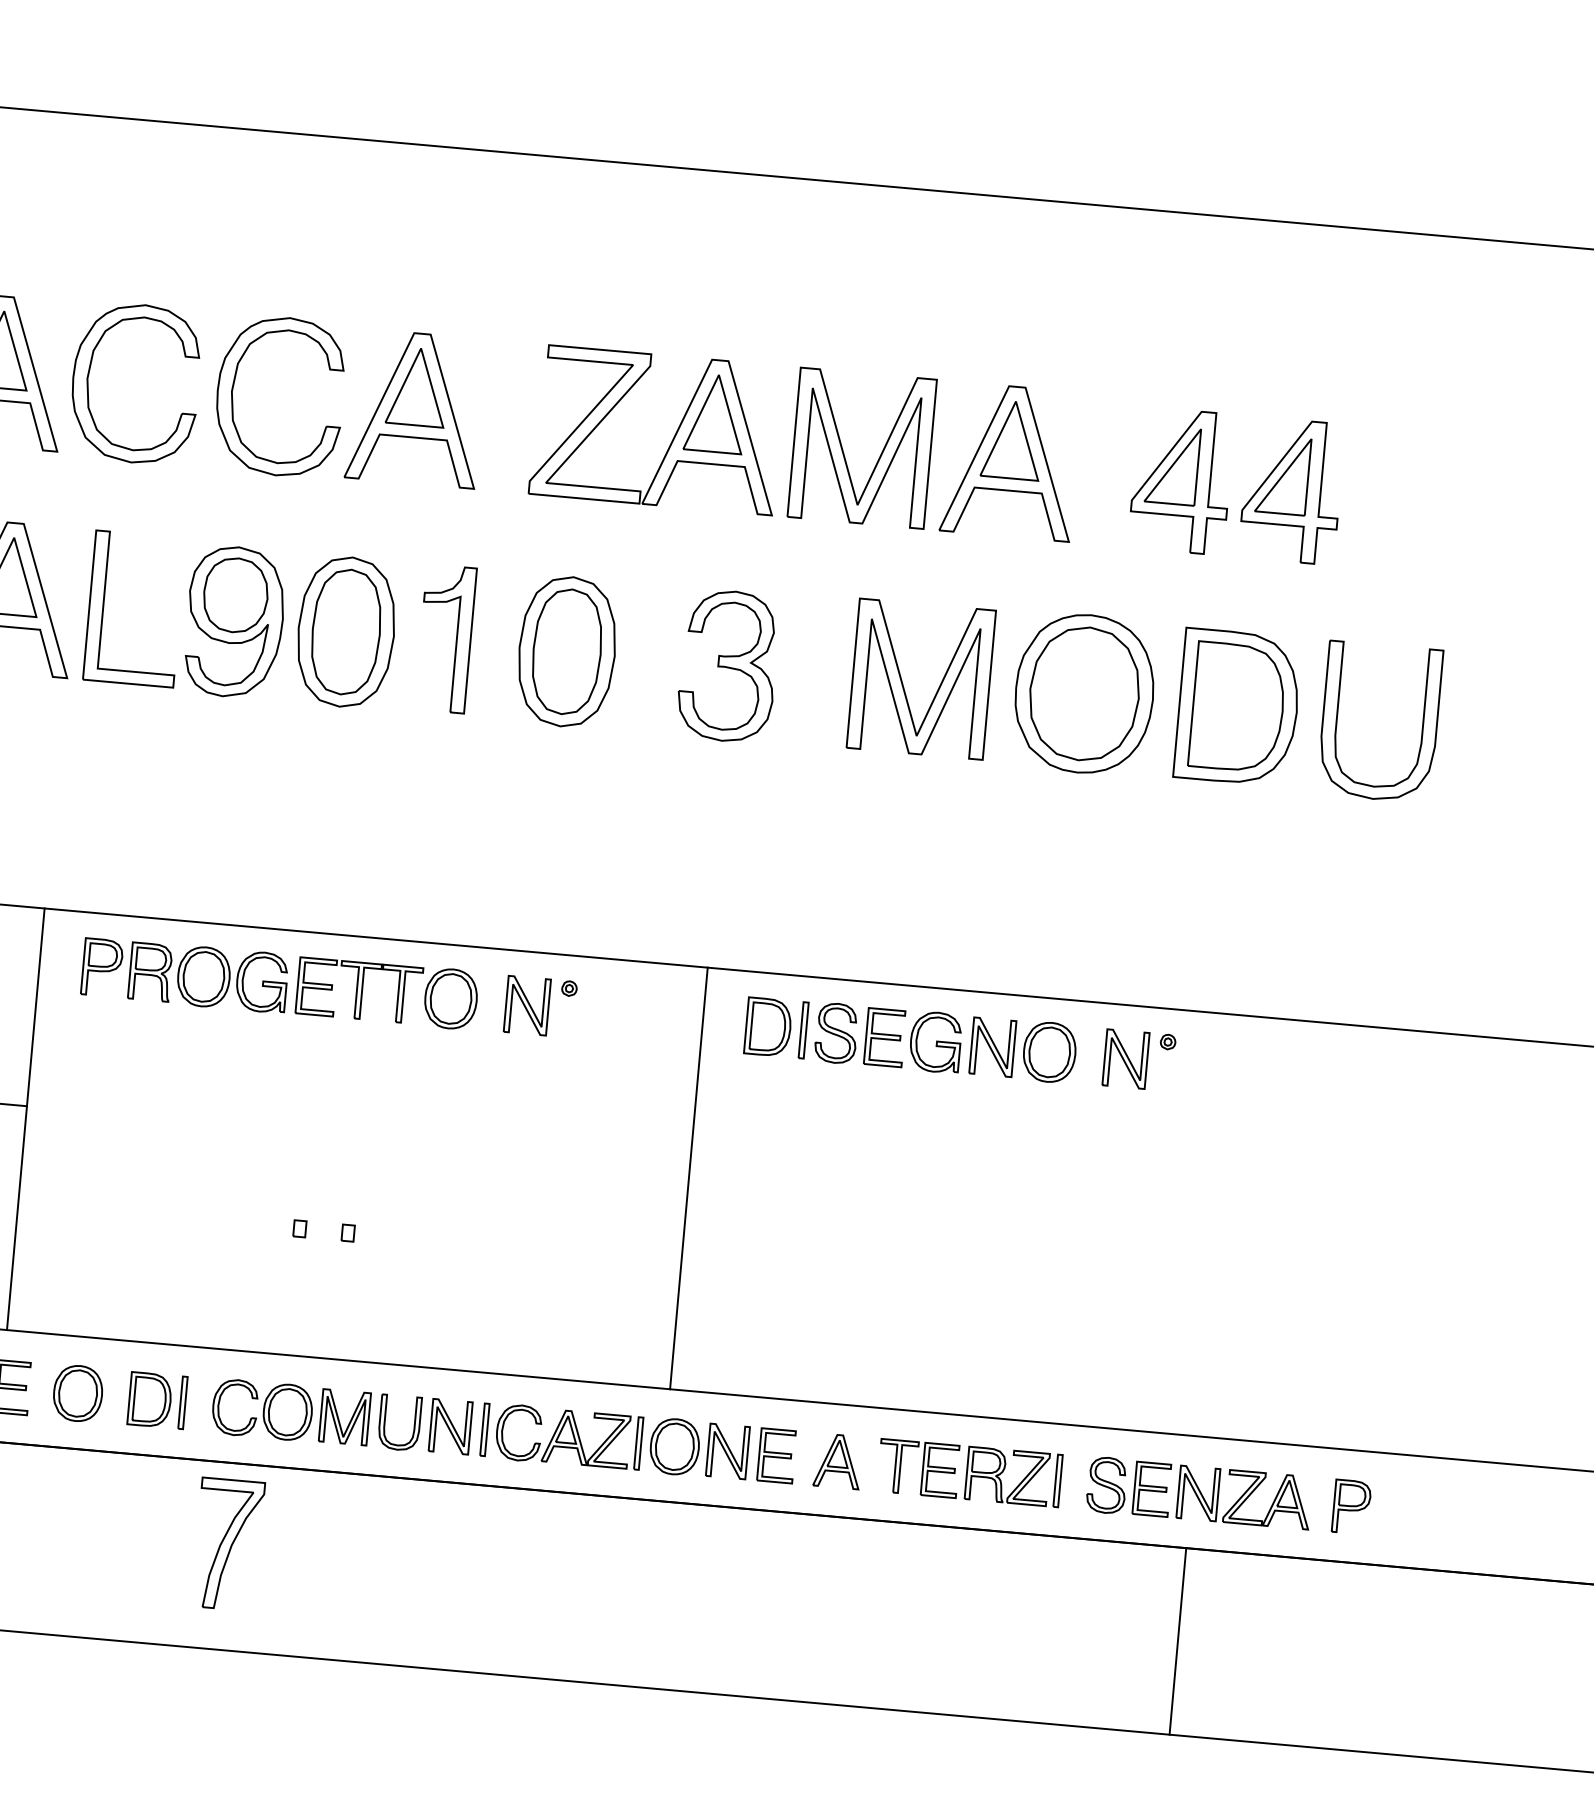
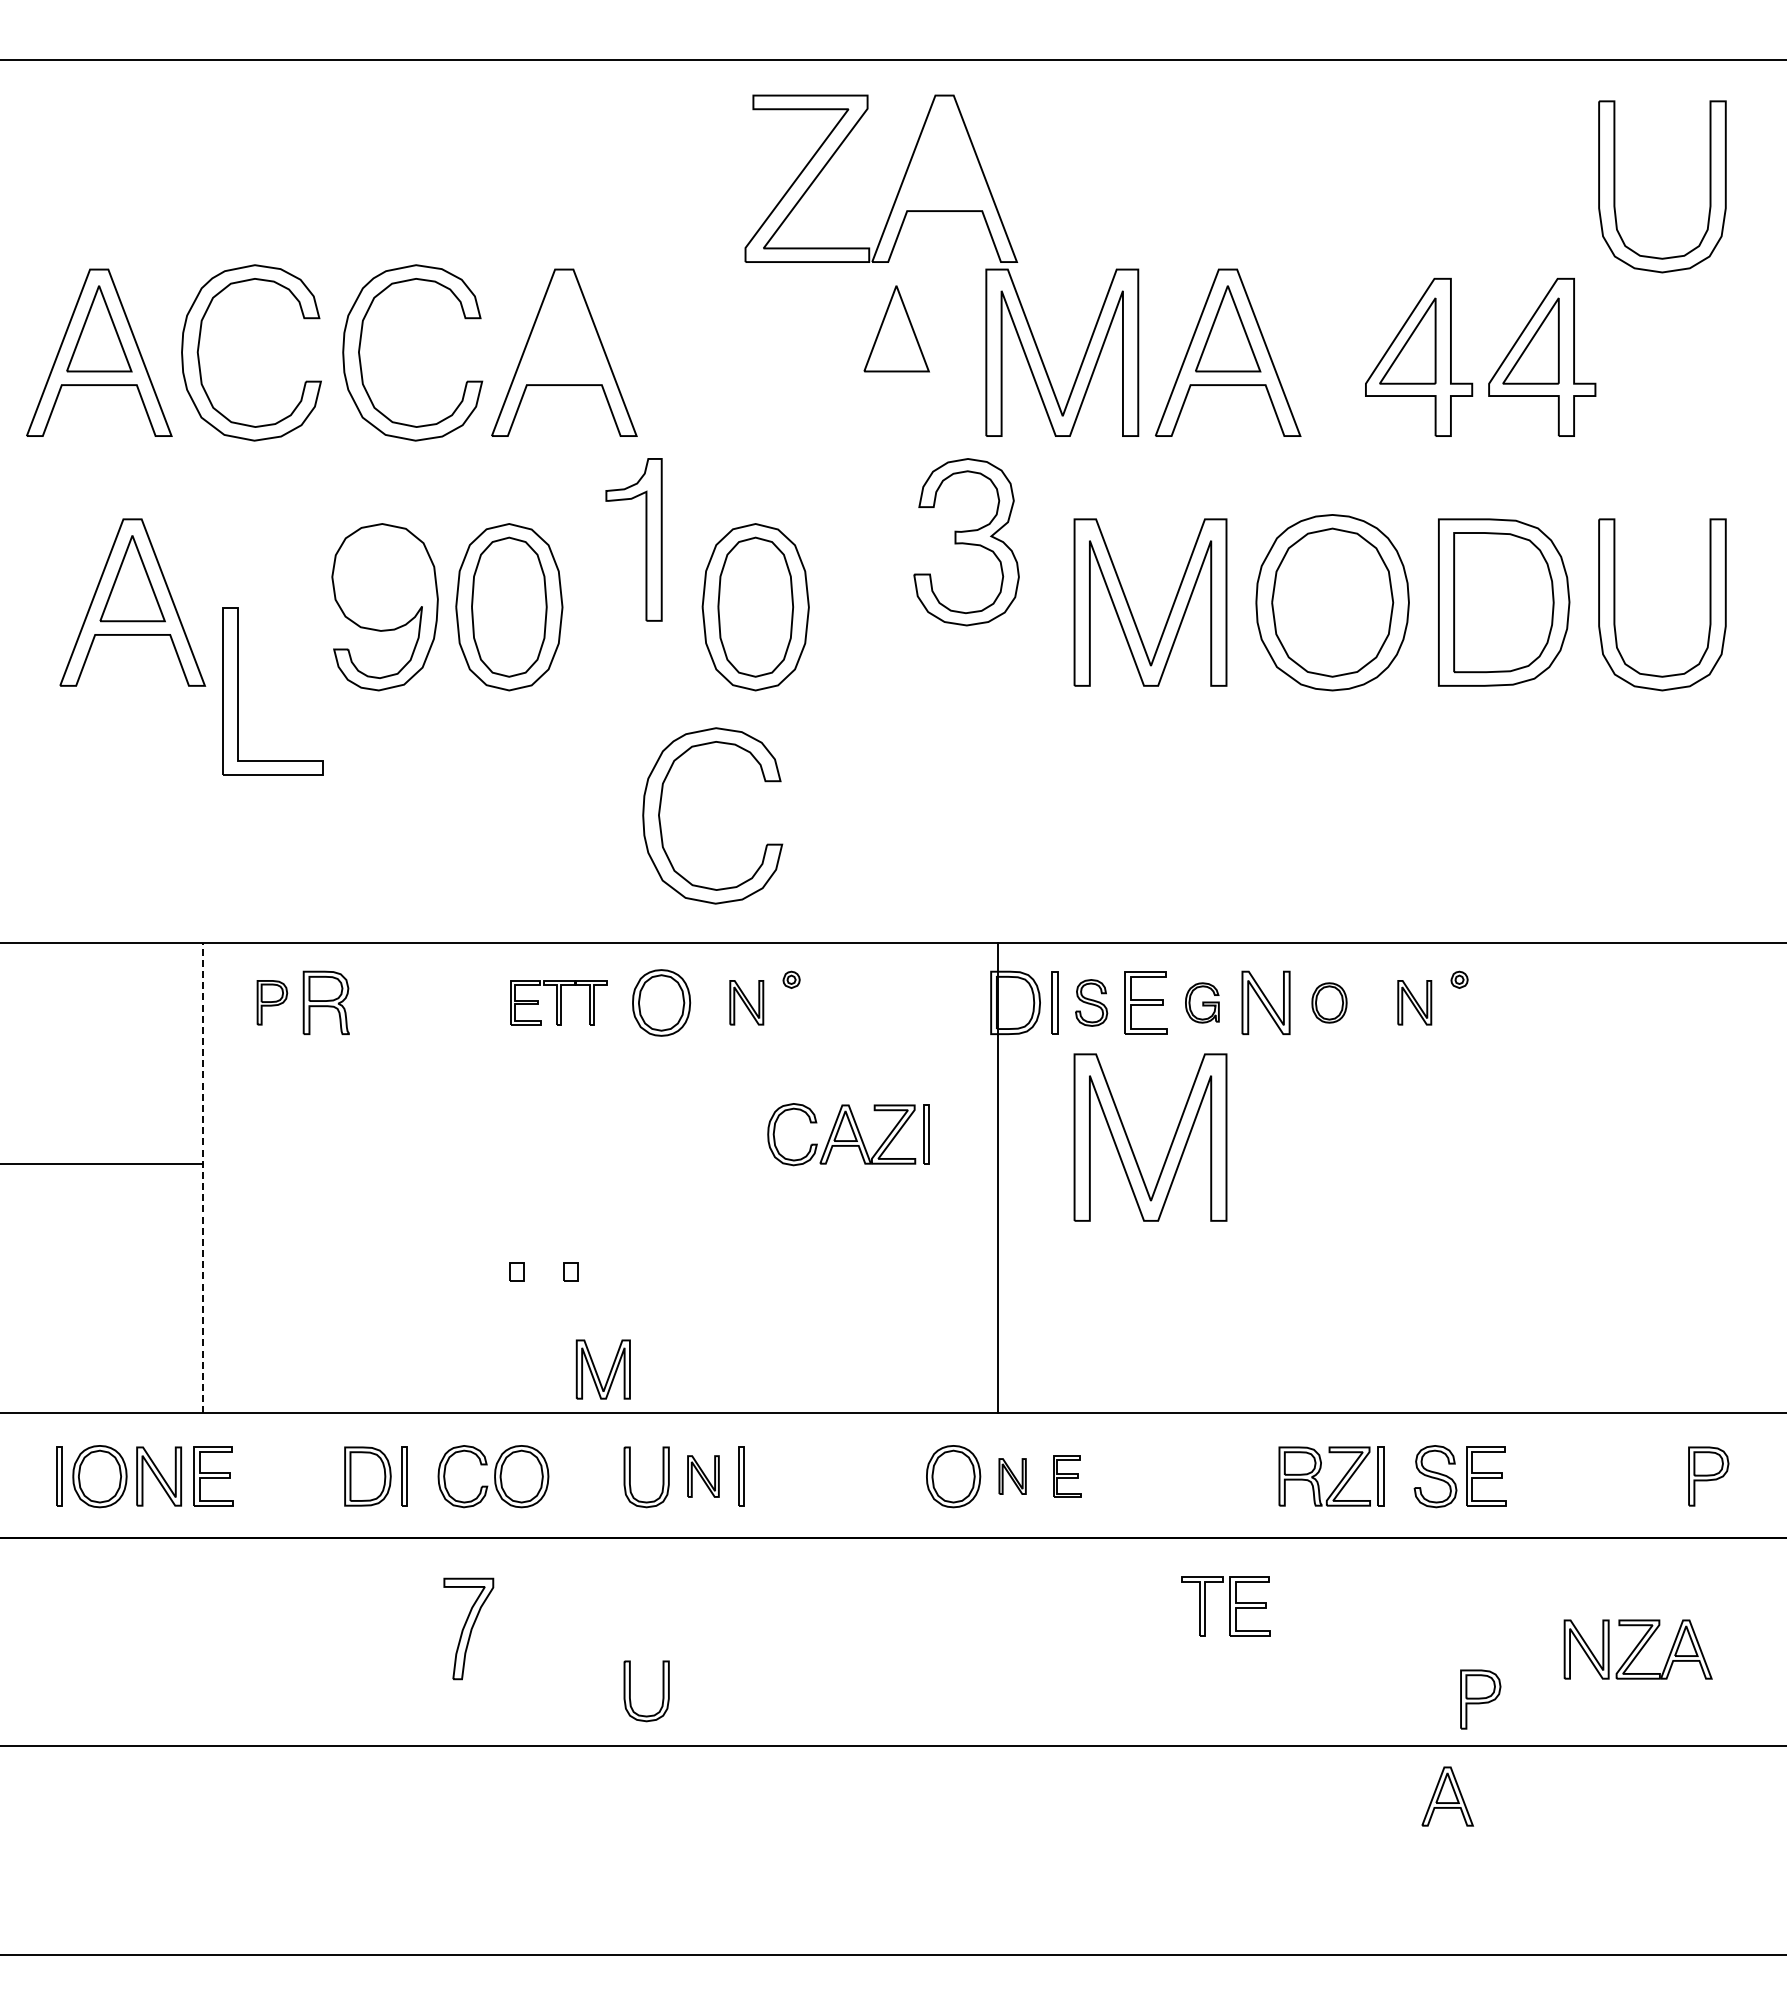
part: (1371, 343) -> (1615, 186), added
part: (418, 386) -> (564, 328), removed
part: (673, 436) -> (900, 184), moved
part: (235, 595) -> (383, 577), removed
part: (103, 606) -> (238, 691), moved
part: (455, 639) -> (645, 539), moved
part: (728, 666) -> (966, 542), moved
part: (466, 821) -> (661, 805), added
part: (102, 967) -> (272, 1002), size x0.7
part: (232, 979) -> (417, 1002), removed
part: (359, 990) -> (559, 1002), size x0.7
part: (527, 1005) -> (746, 1002), size x0.7
part: (836, 1032) -> (1091, 1002), size x0.7
part: (935, 1041) -> (1202, 1002), size x0.6
part: (1049, 1051) -> (1329, 1002), size x0.6
part: (1125, 1058) -> (1414, 1002), size x0.7
line: (25, 1118) -> (202, 1177), solid -> dashed
part: (860, 1161) -> (1130, 1142), added
line: (688, 1177) -> (997, 1177), moved
part: (77, 1393) -> (287, 1476), removed
part: (344, 1417) -> (602, 1369), moved
part: (450, 1426) -> (703, 1476), size x0.7
part: (569, 1437) -> (848, 1134), moved
part: (727, 1451) -> (1012, 1476), size x0.6
part: (777, 1455) -> (1067, 1476), size x0.7
part: (837, 1461) -> (1447, 1796), moved
part: (918, 1468) -> (1225, 1606), moved
part: (1243, 1497) -> (1637, 1649), moved
part: (228, 1544) -> (468, 1628), size x0.7
part: (368, 1613) -> (630, 1691), added
line: (1177, 1641) -> (1529, 1642), removed
part: (1129, 1688) -> (1480, 1699), added

